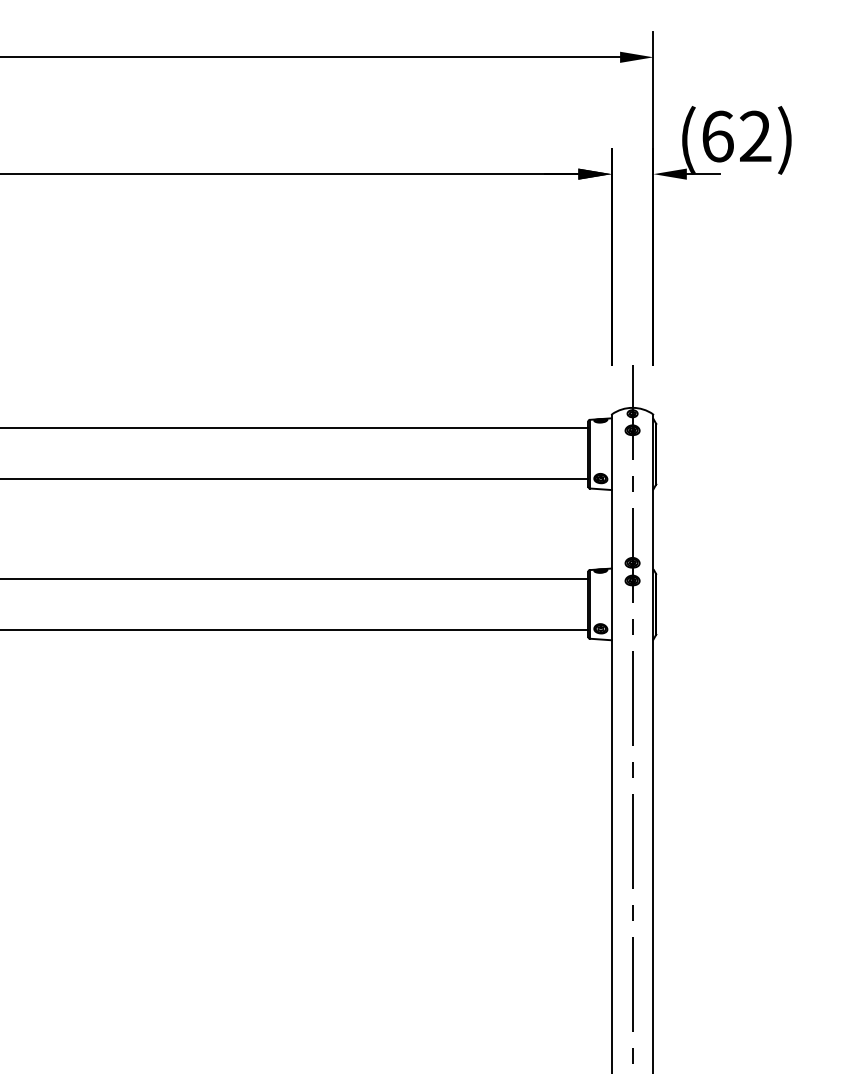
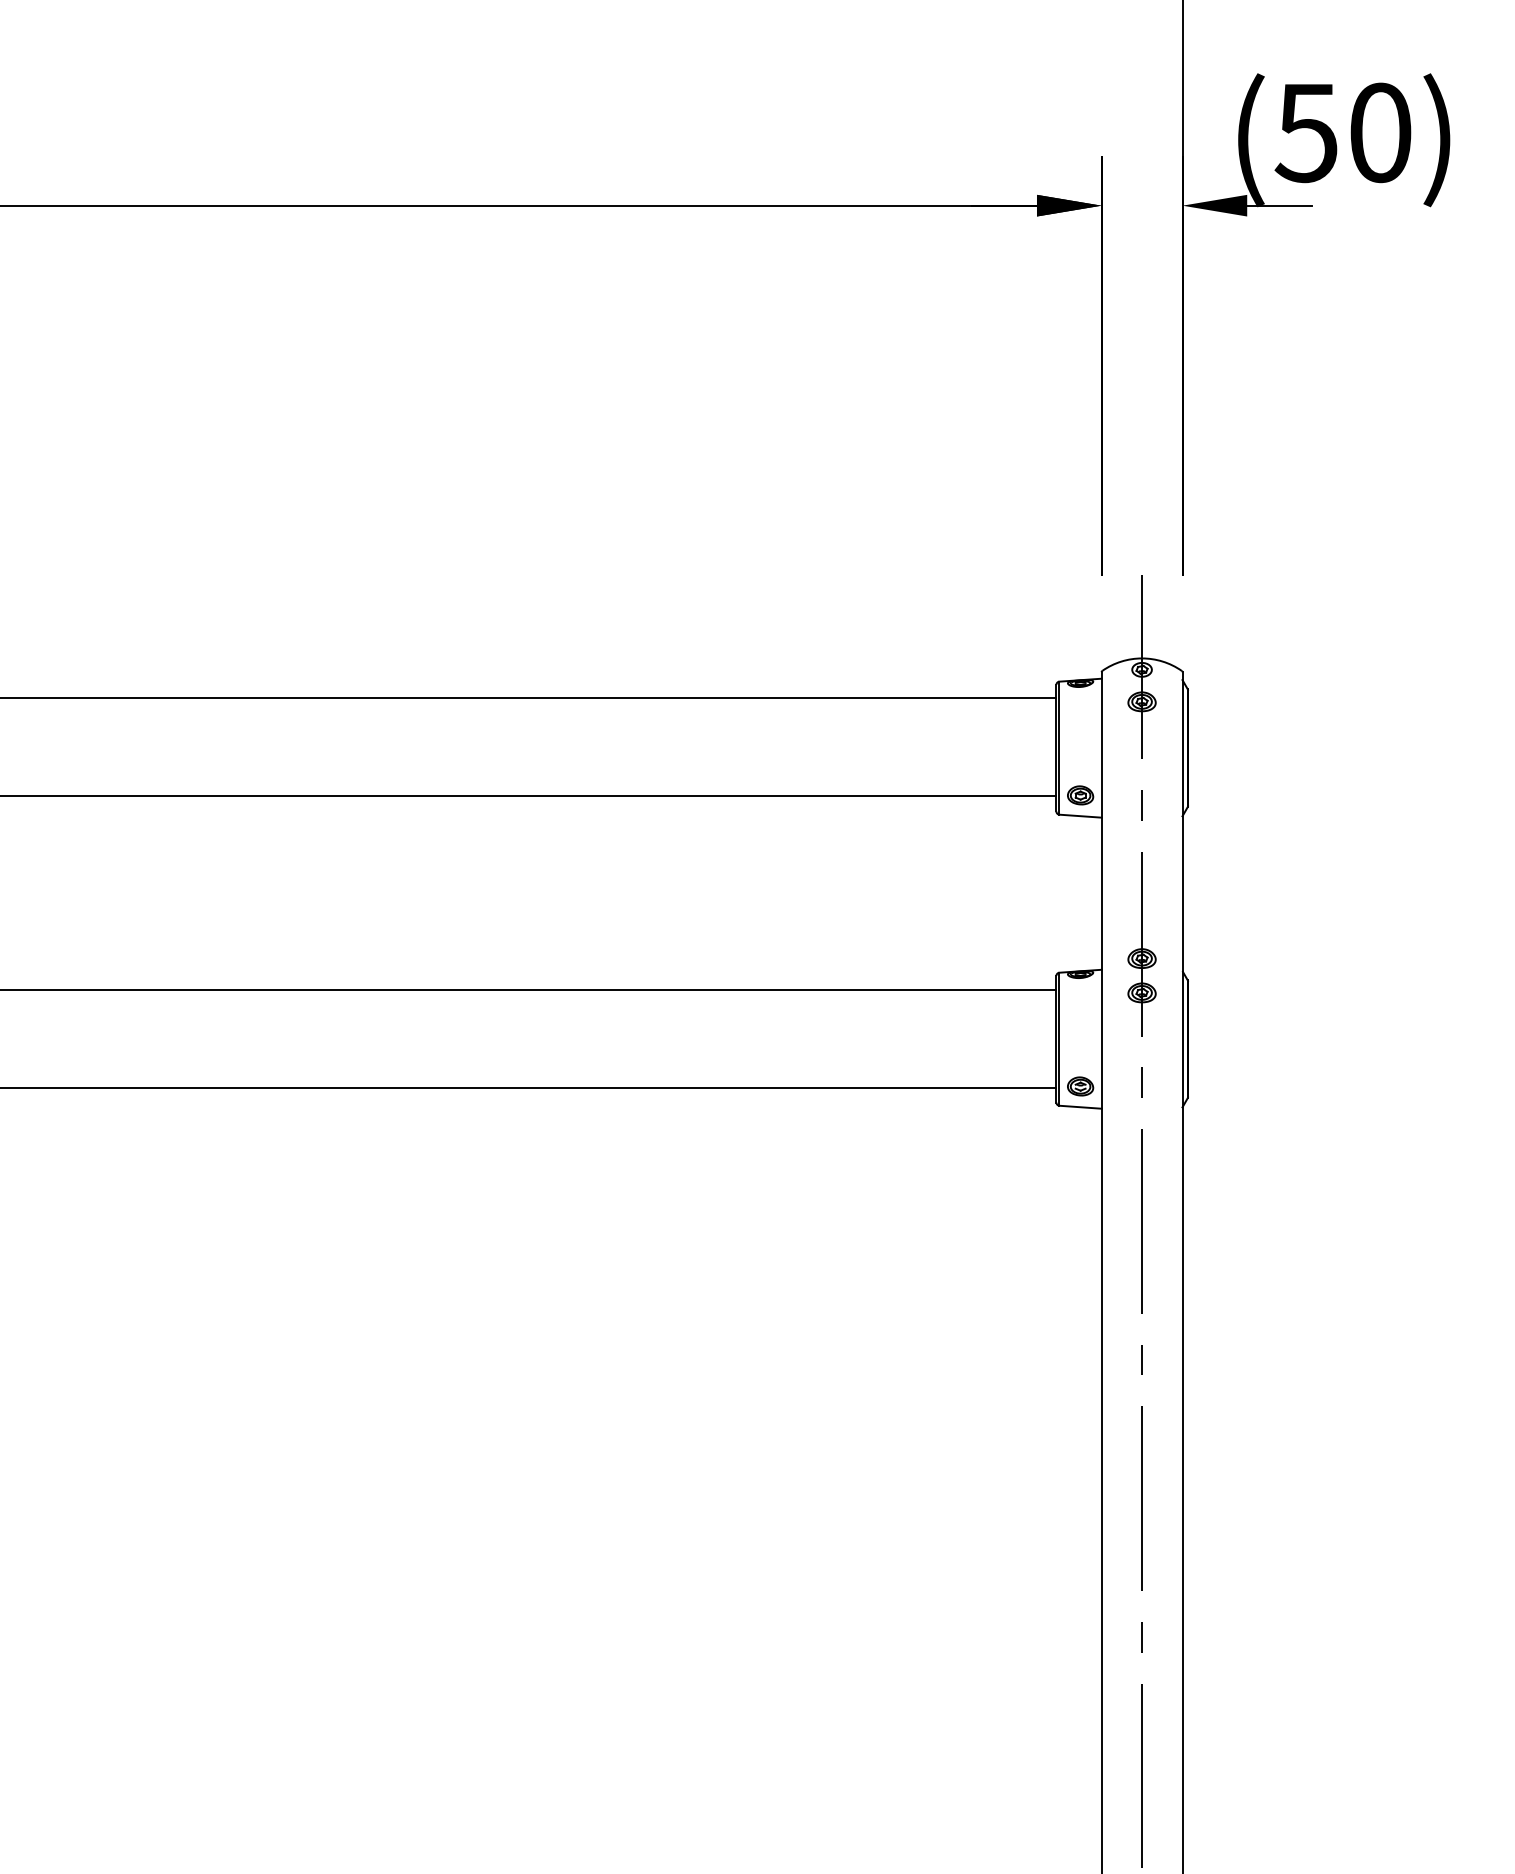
text: (736, 136) -> (1343, 132), (62) -> (50)

